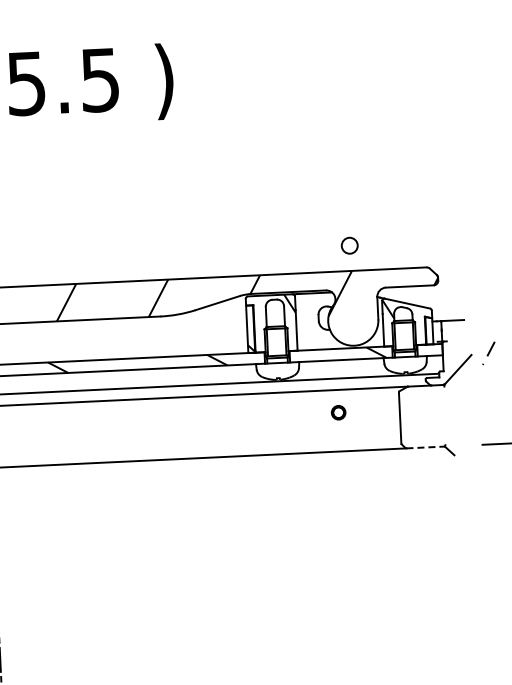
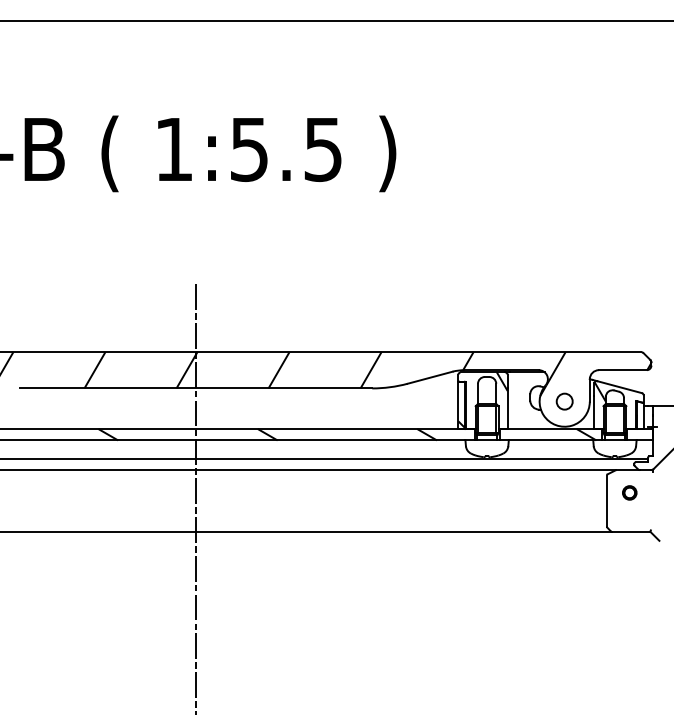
circle: (349, 245) -> (564, 401), moved
circle: (338, 412) -> (629, 492), moved
line: (426, 447) -> (631, 531), dashed -> solid

